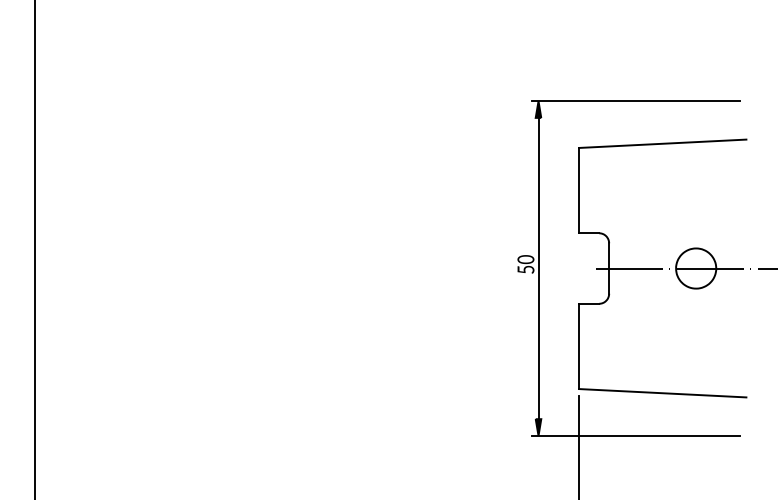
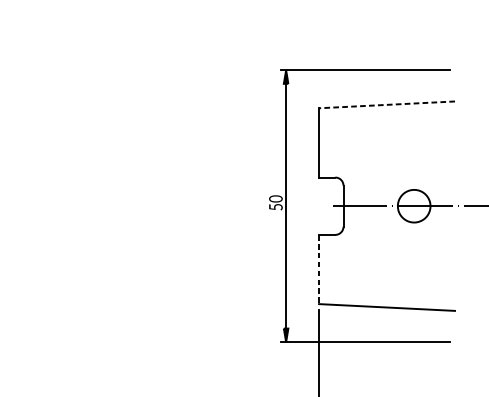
line: (662, 143) -> (386, 104), solid -> dashed
line: (579, 346) -> (319, 269), solid -> dashed

